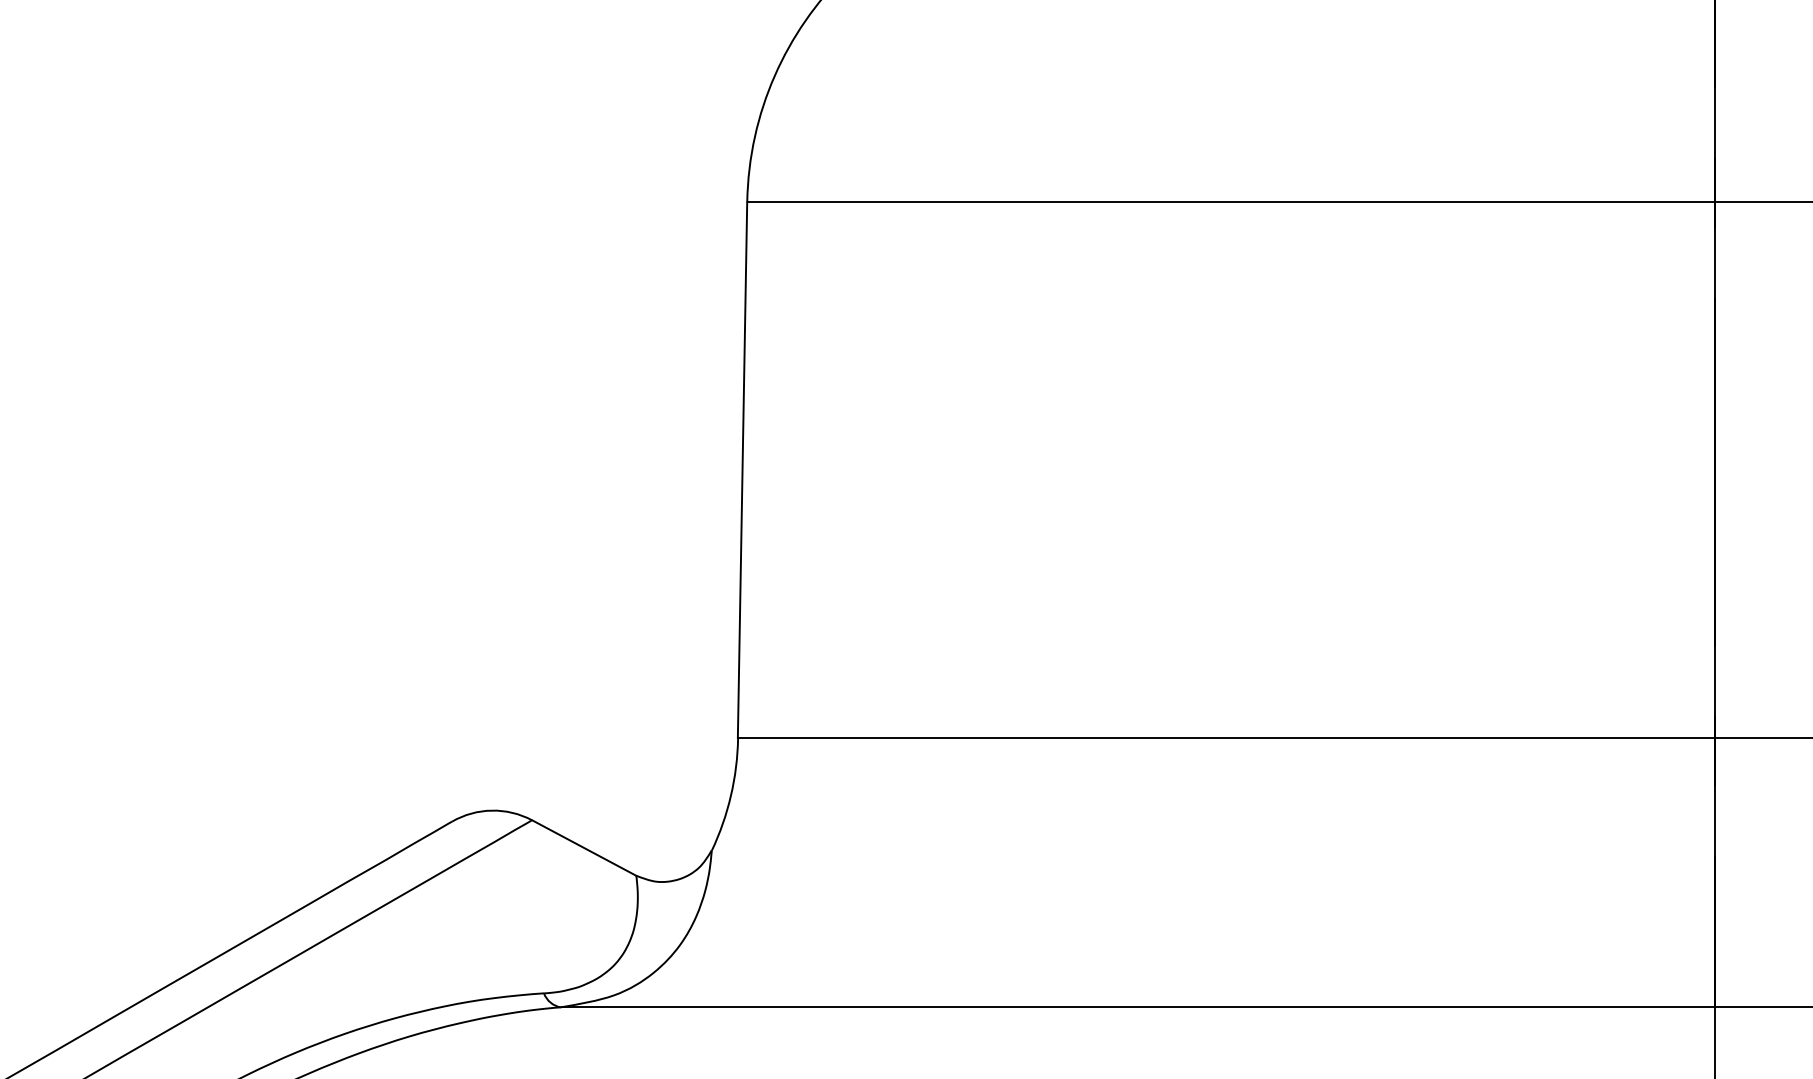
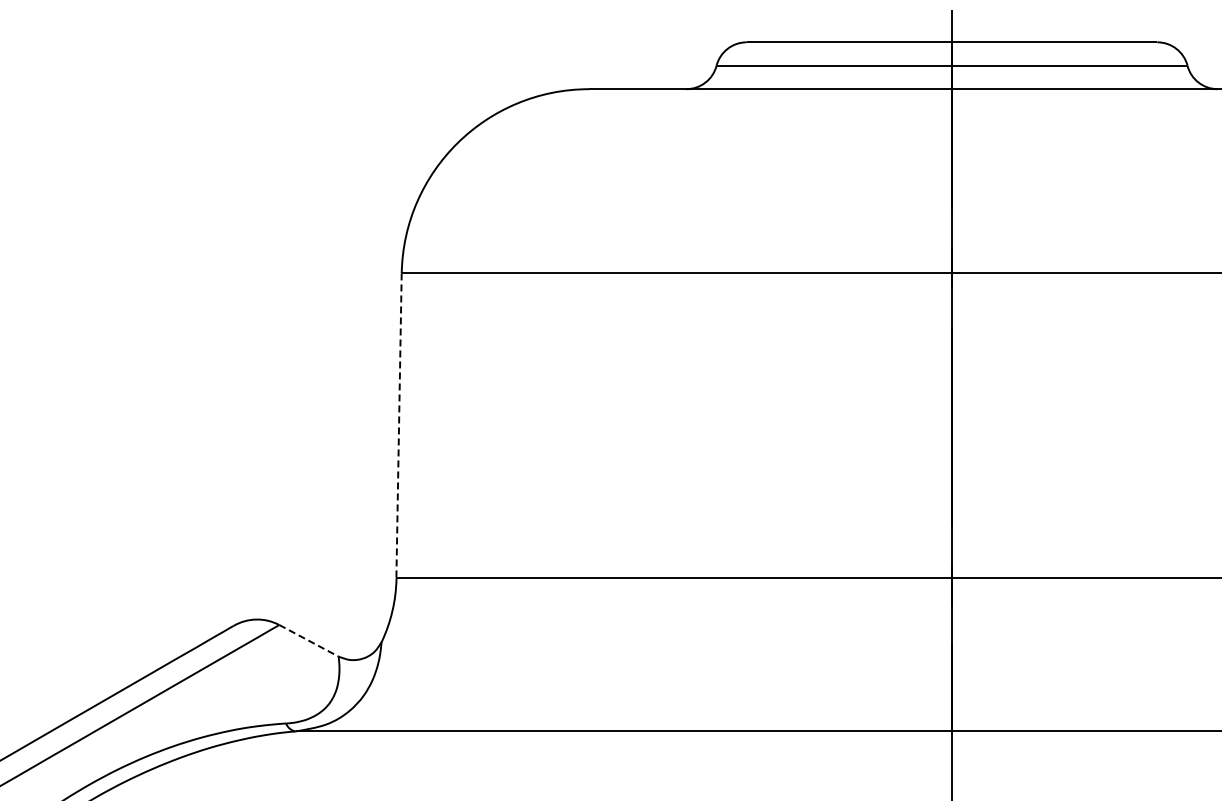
line: (743, 471) -> (399, 426), solid -> dashed
line: (583, 847) -> (308, 640), solid -> dashed

